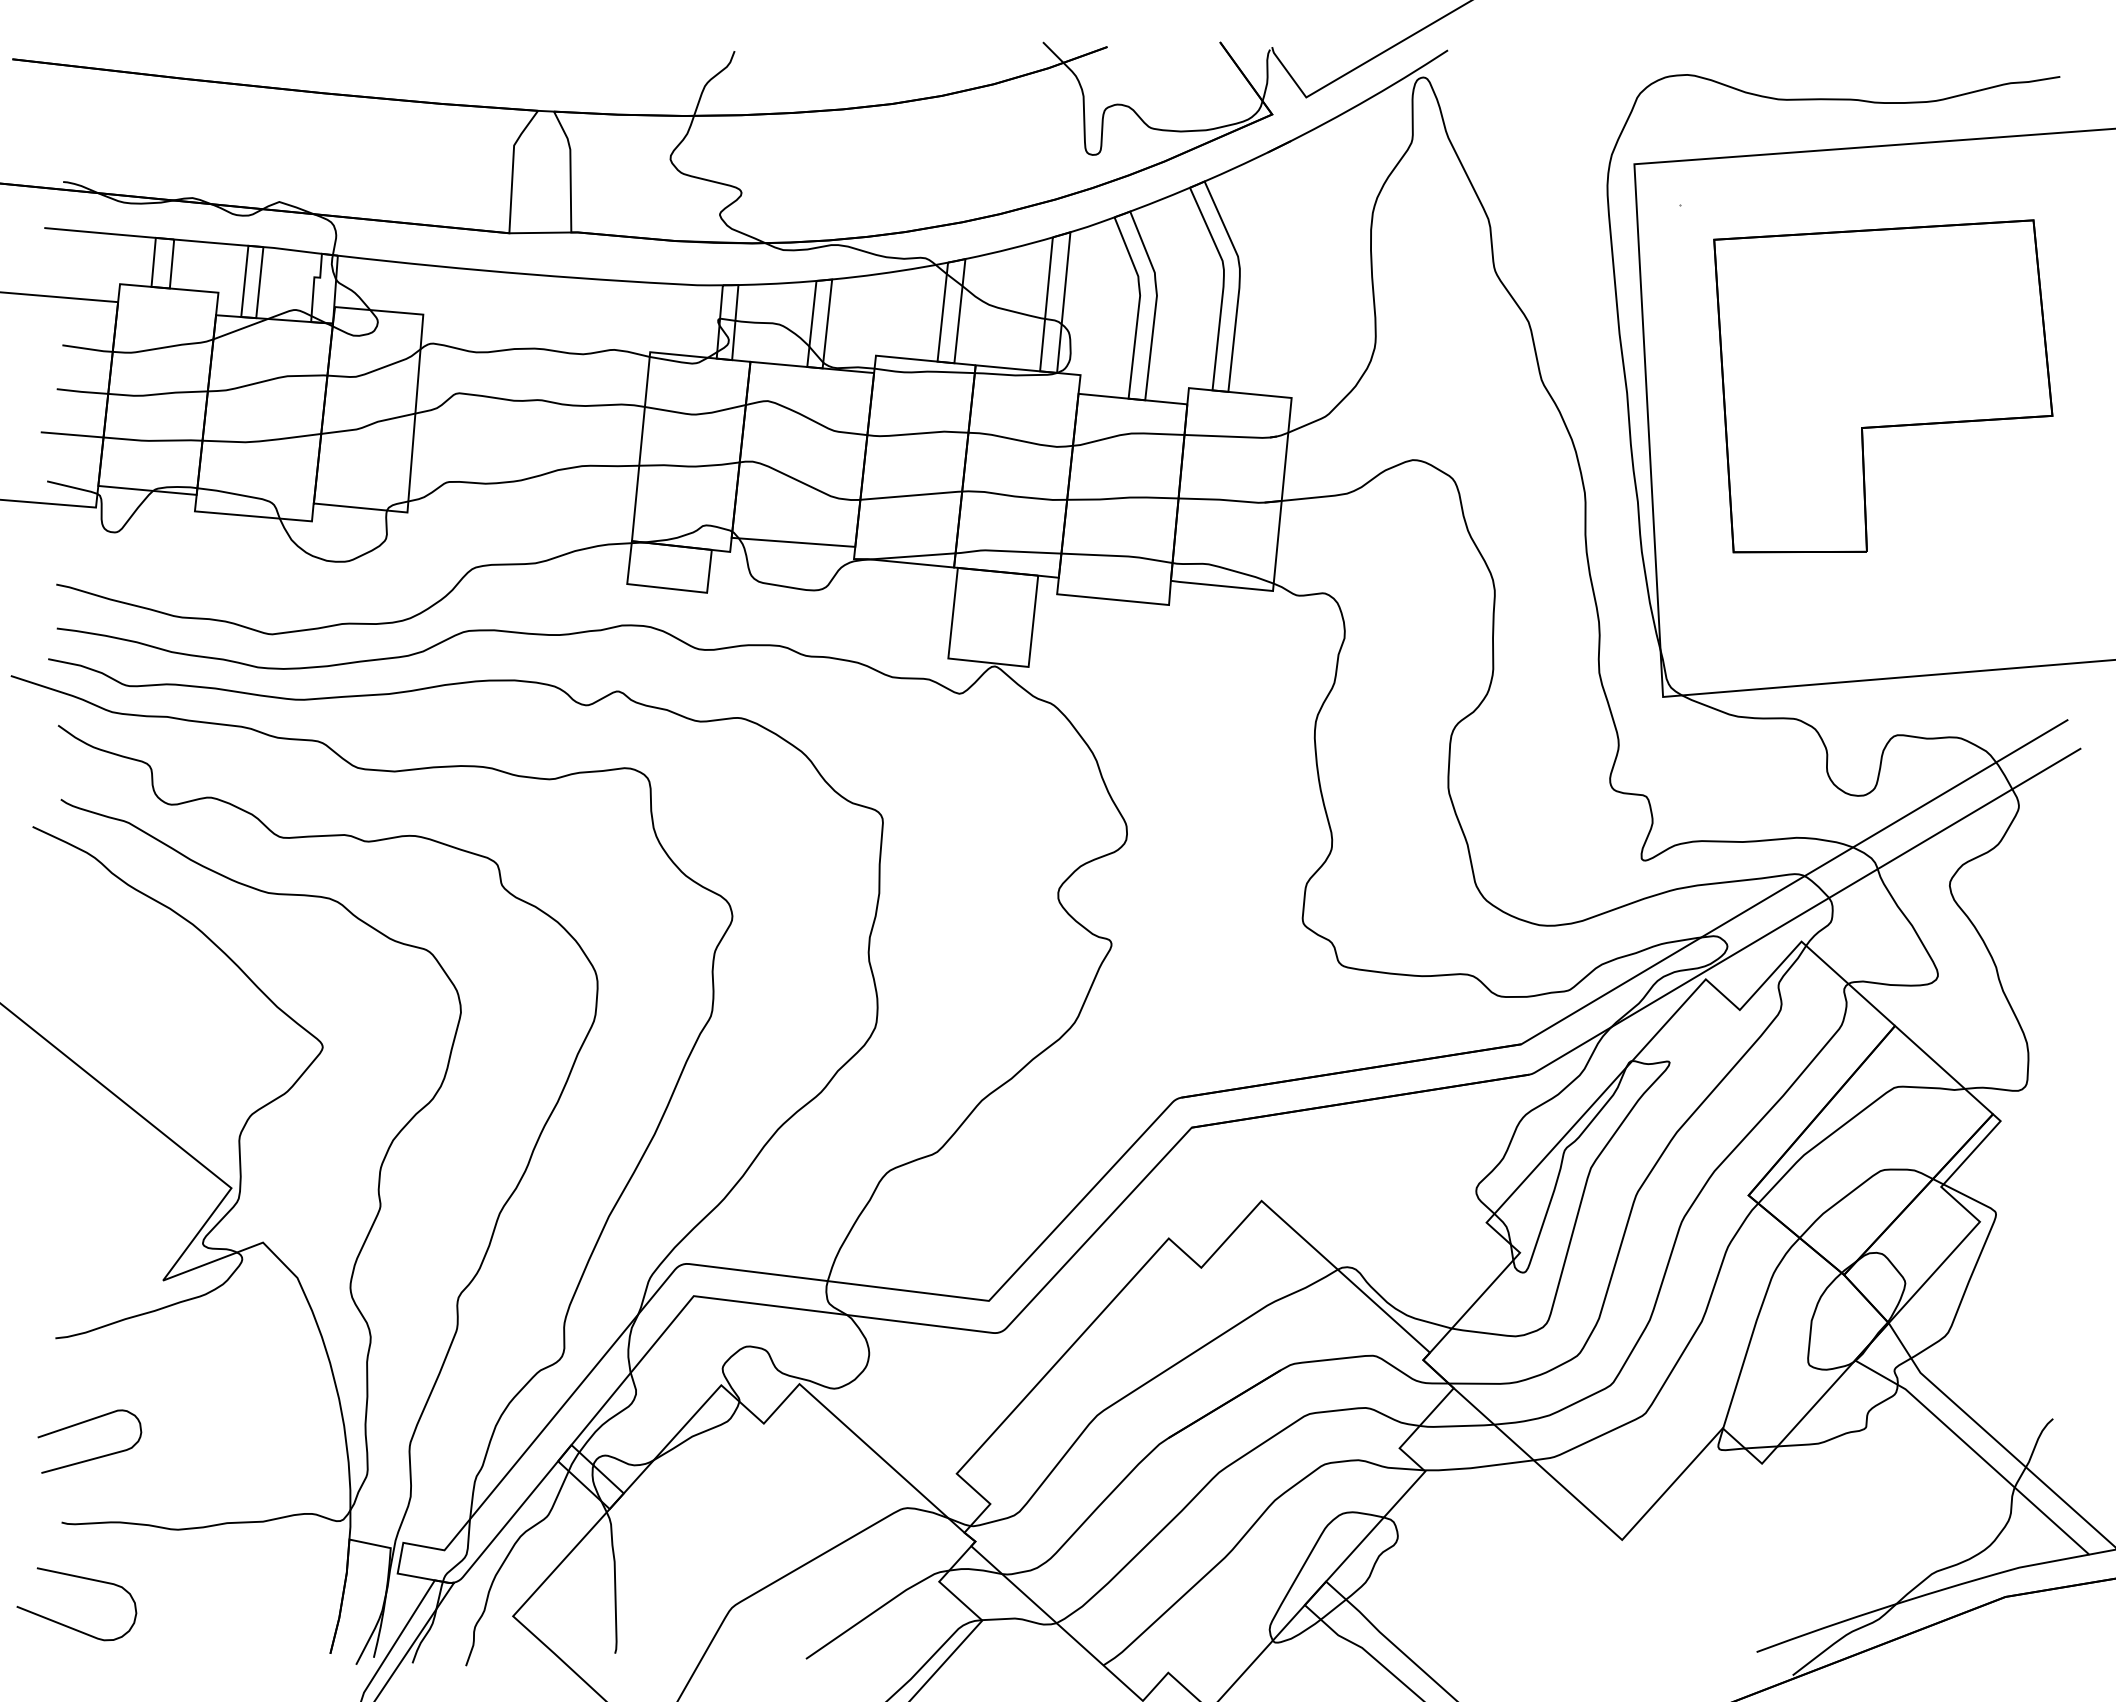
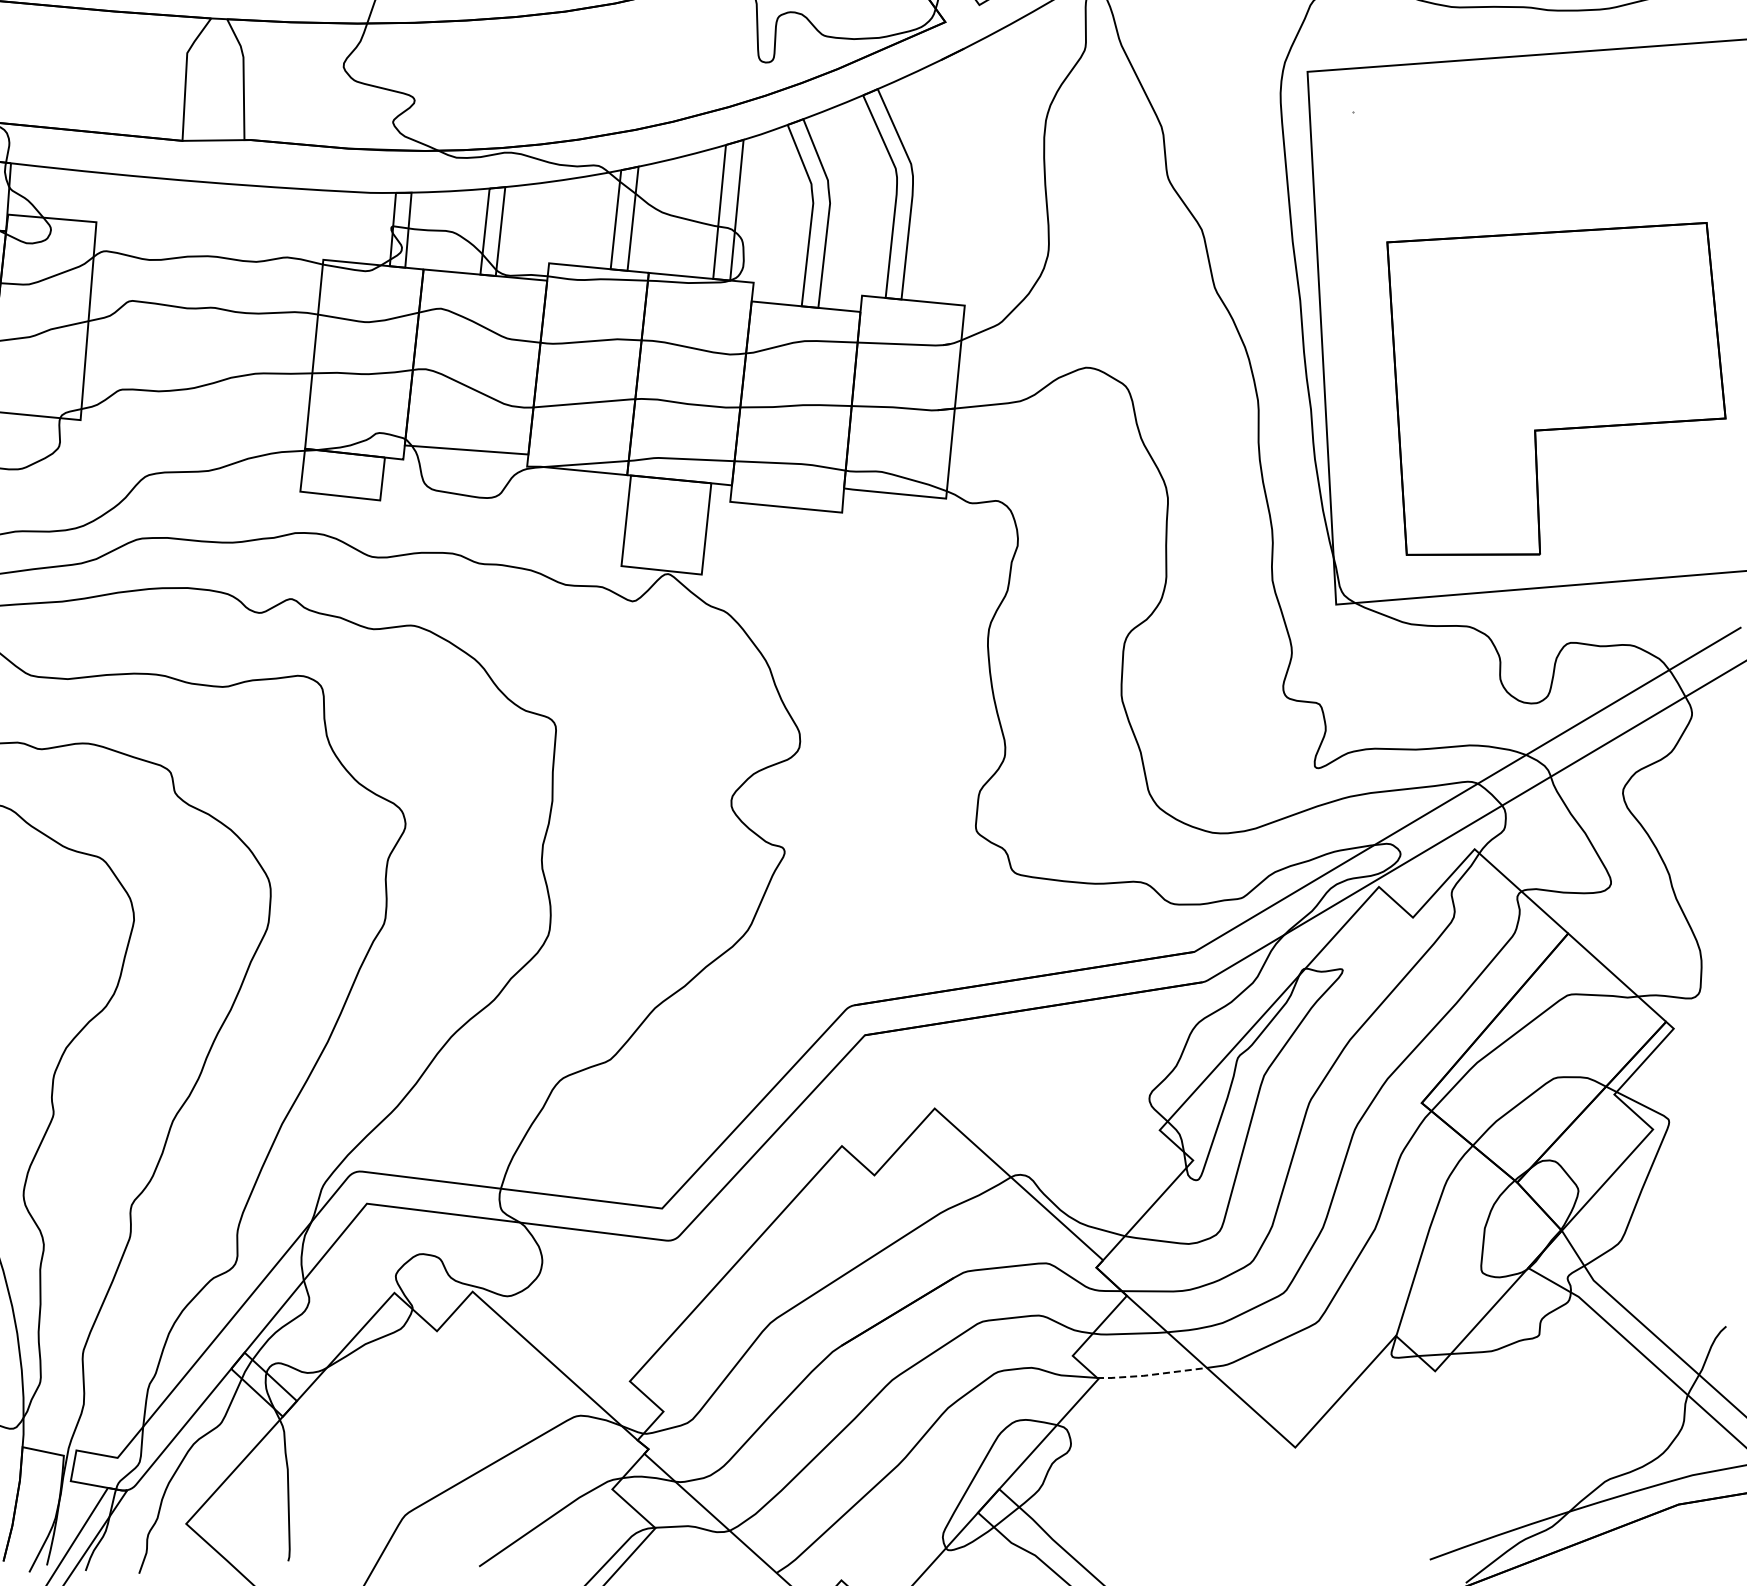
part: (1883, 386) -> (1556, 389), moved
line: (1477, 1467) -> (1150, 1375), solid -> dashed

